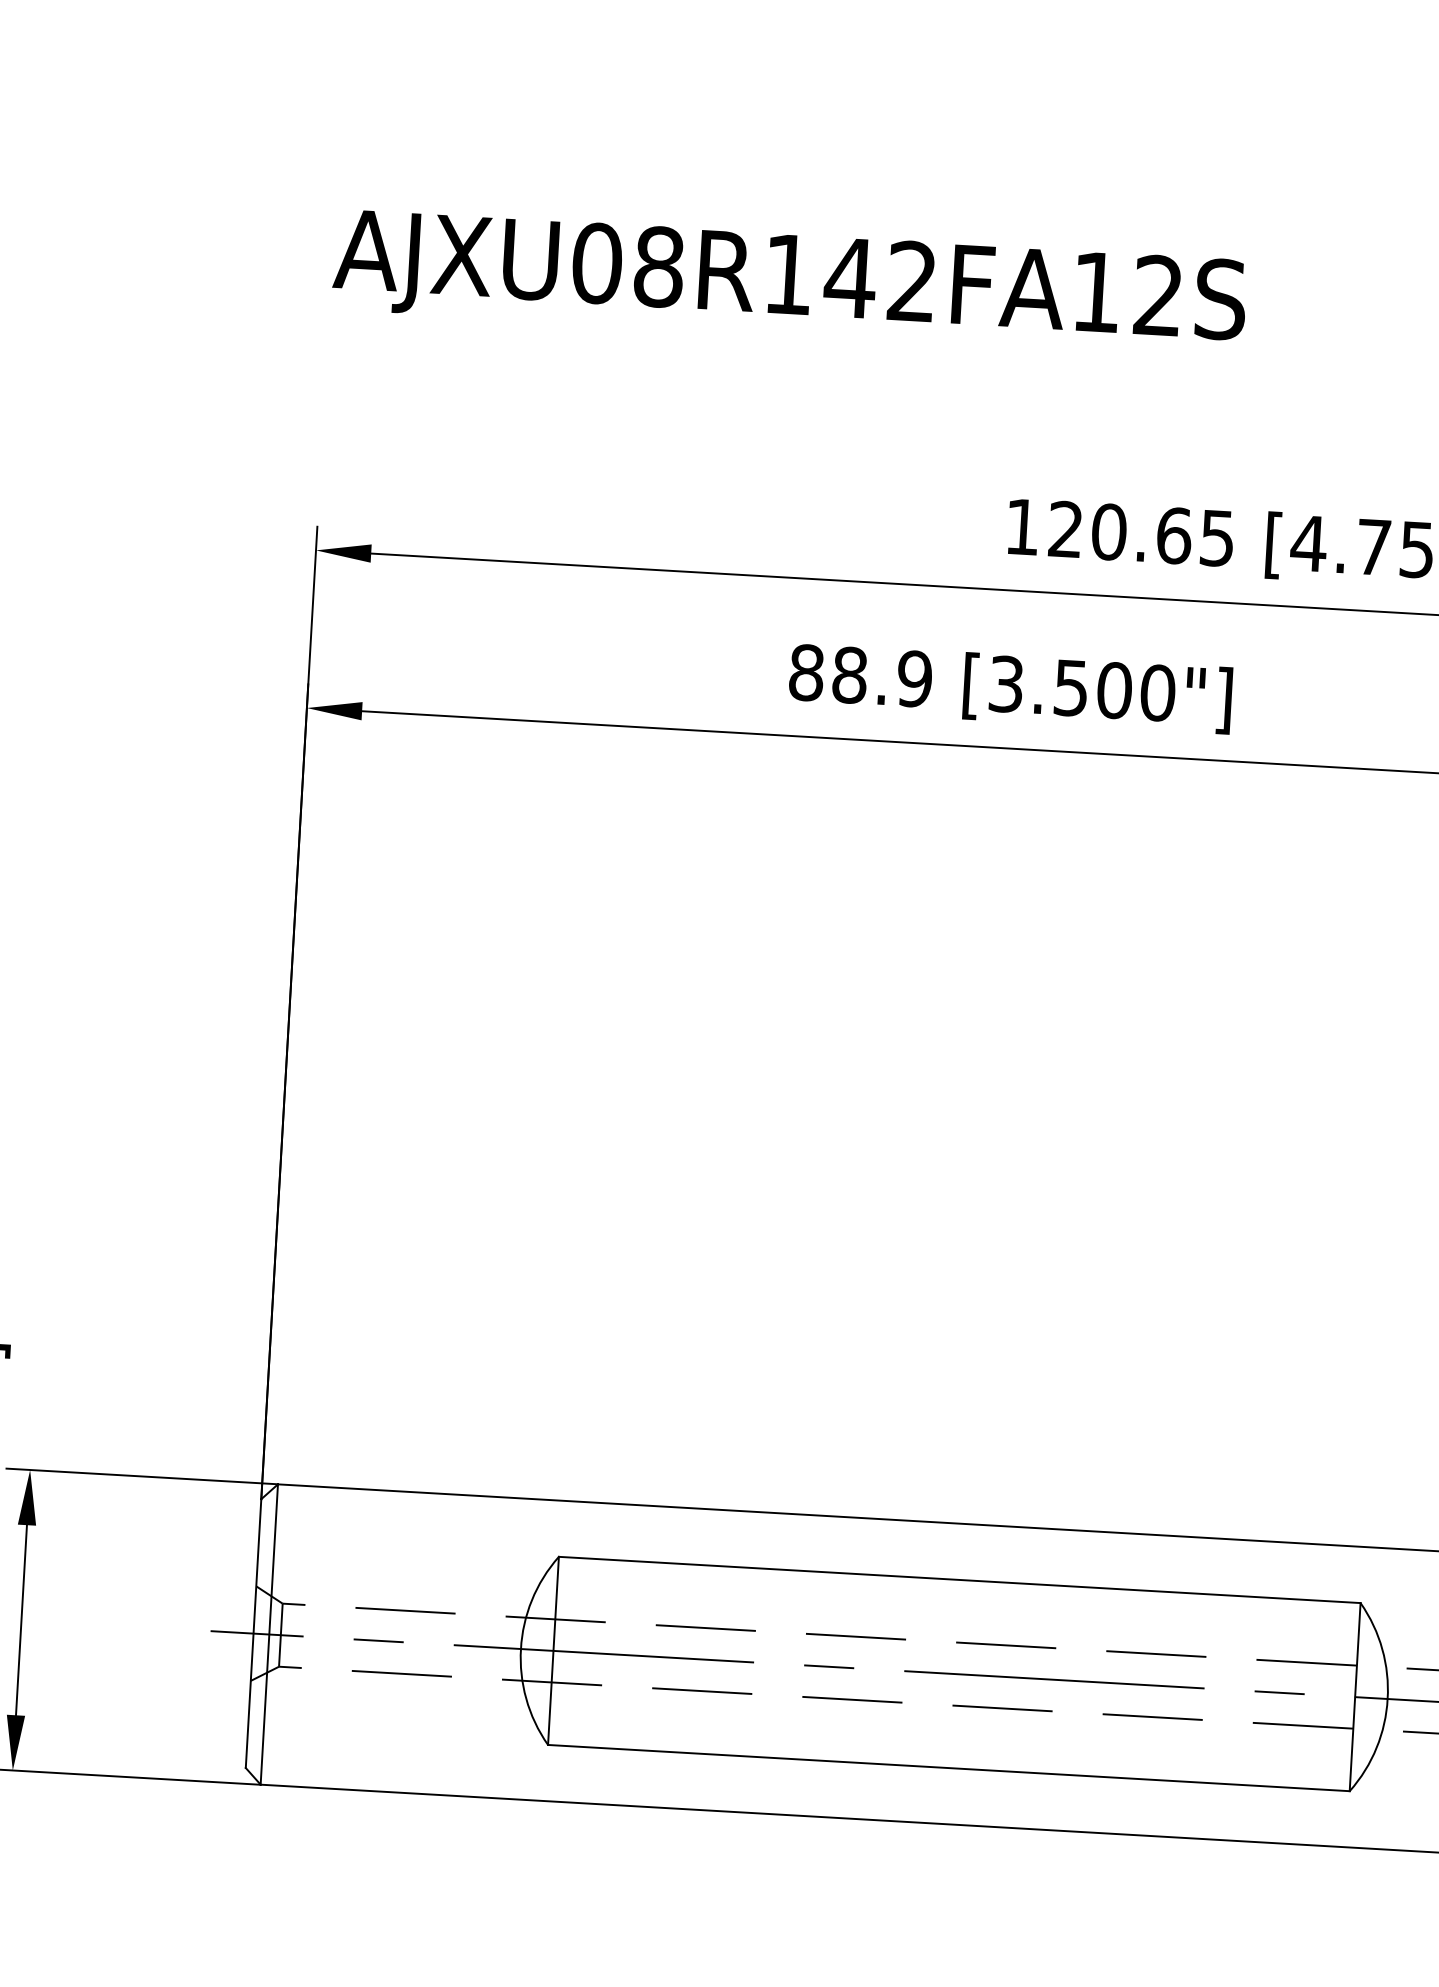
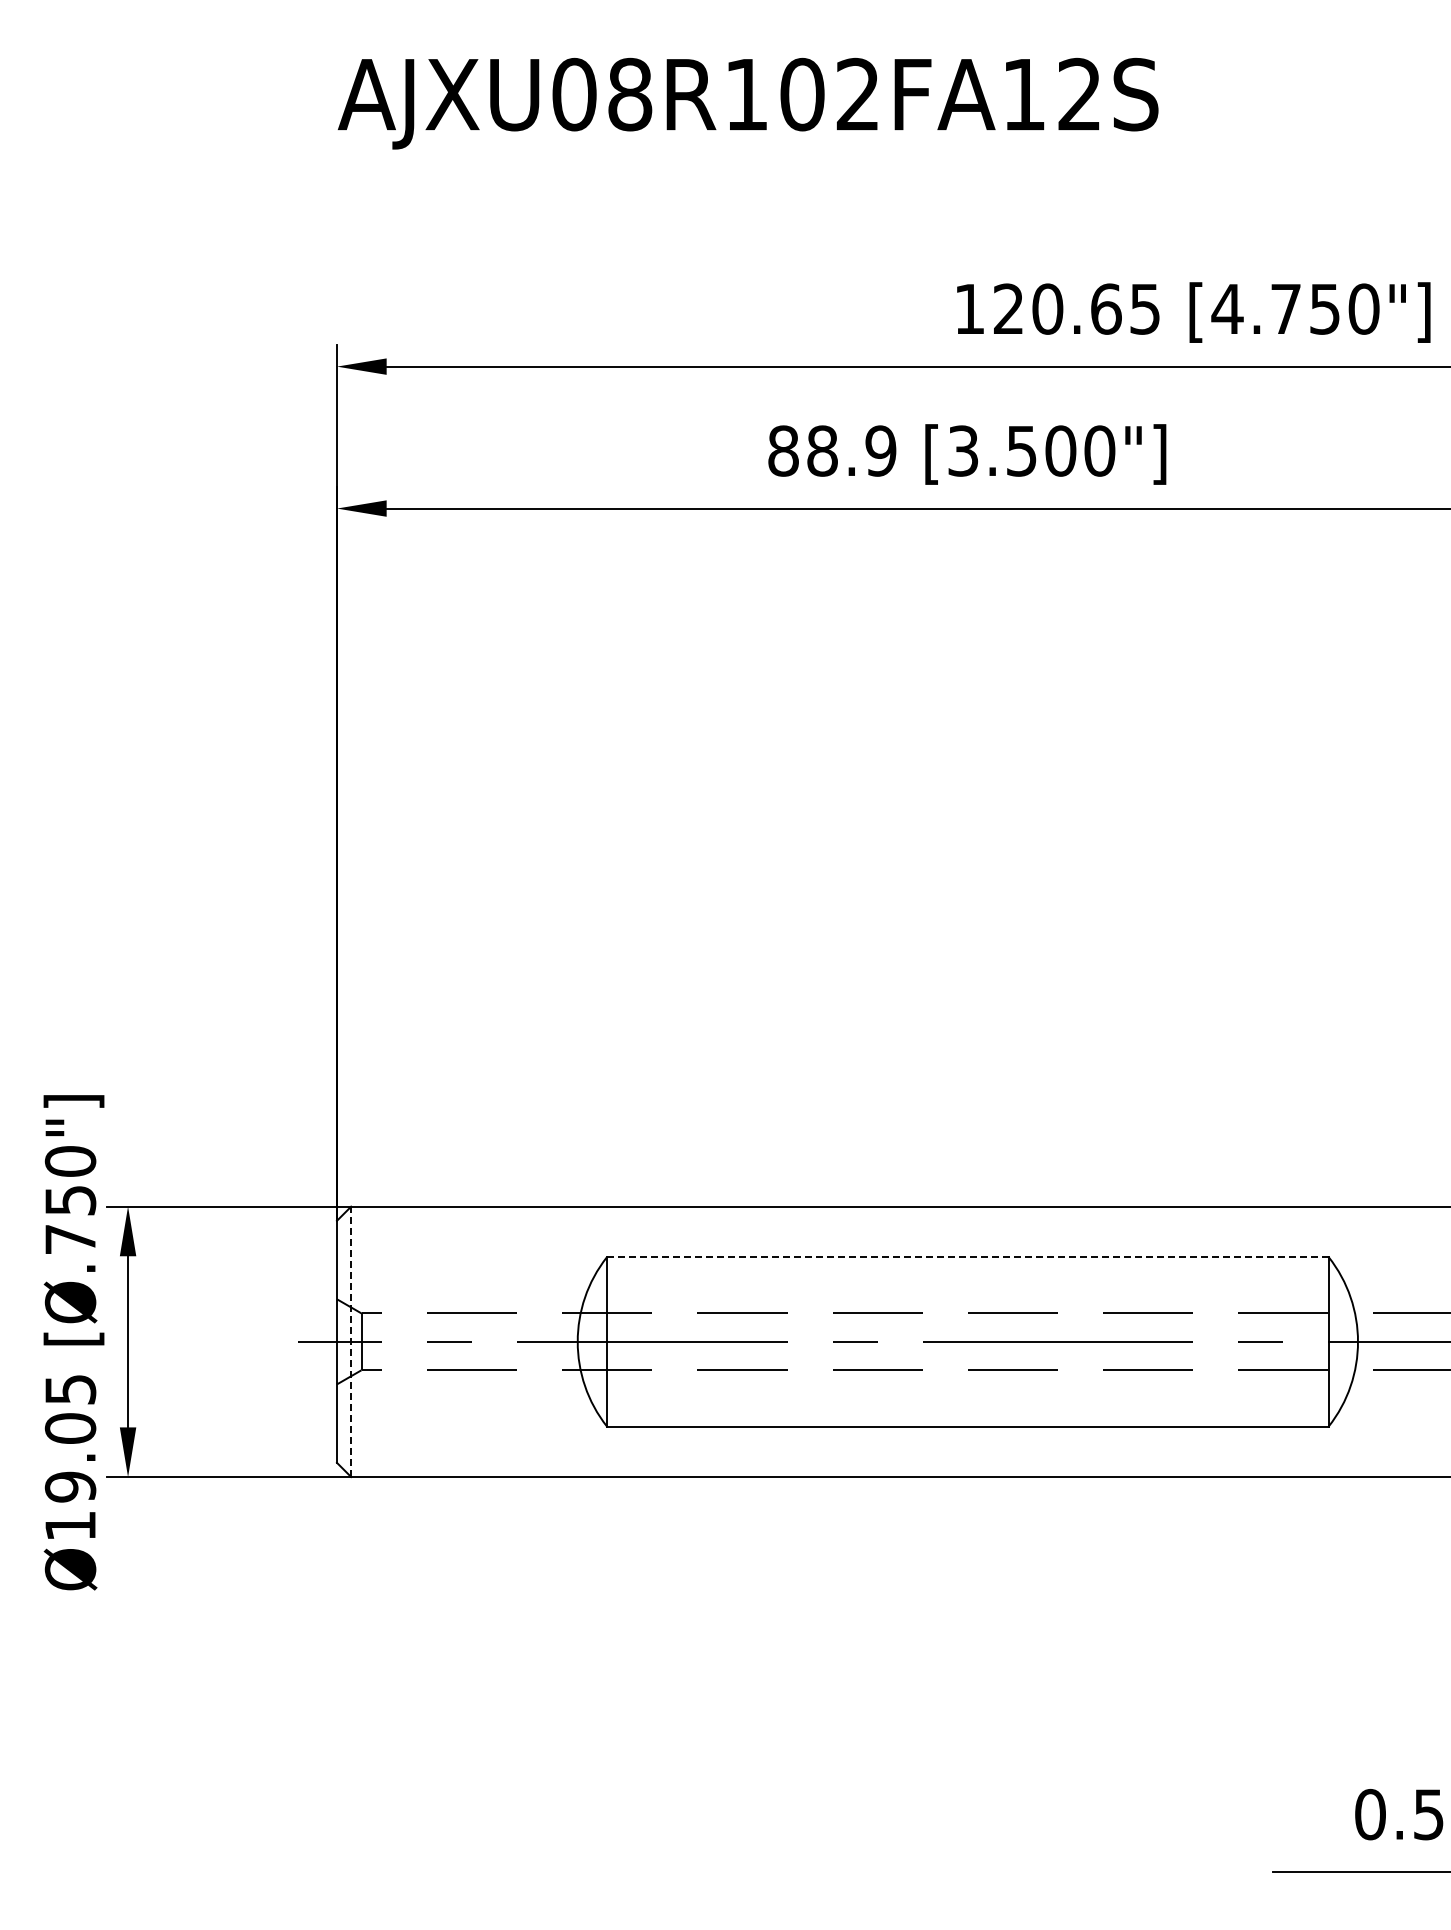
text: (850, 277) -> (802, 94), AJXU08R142FA12S -> AJXU08R102FA12S
line: (959, 1580) -> (967, 1257), solid -> dashed
line: (269, 1634) -> (351, 1341), solid -> dashed

